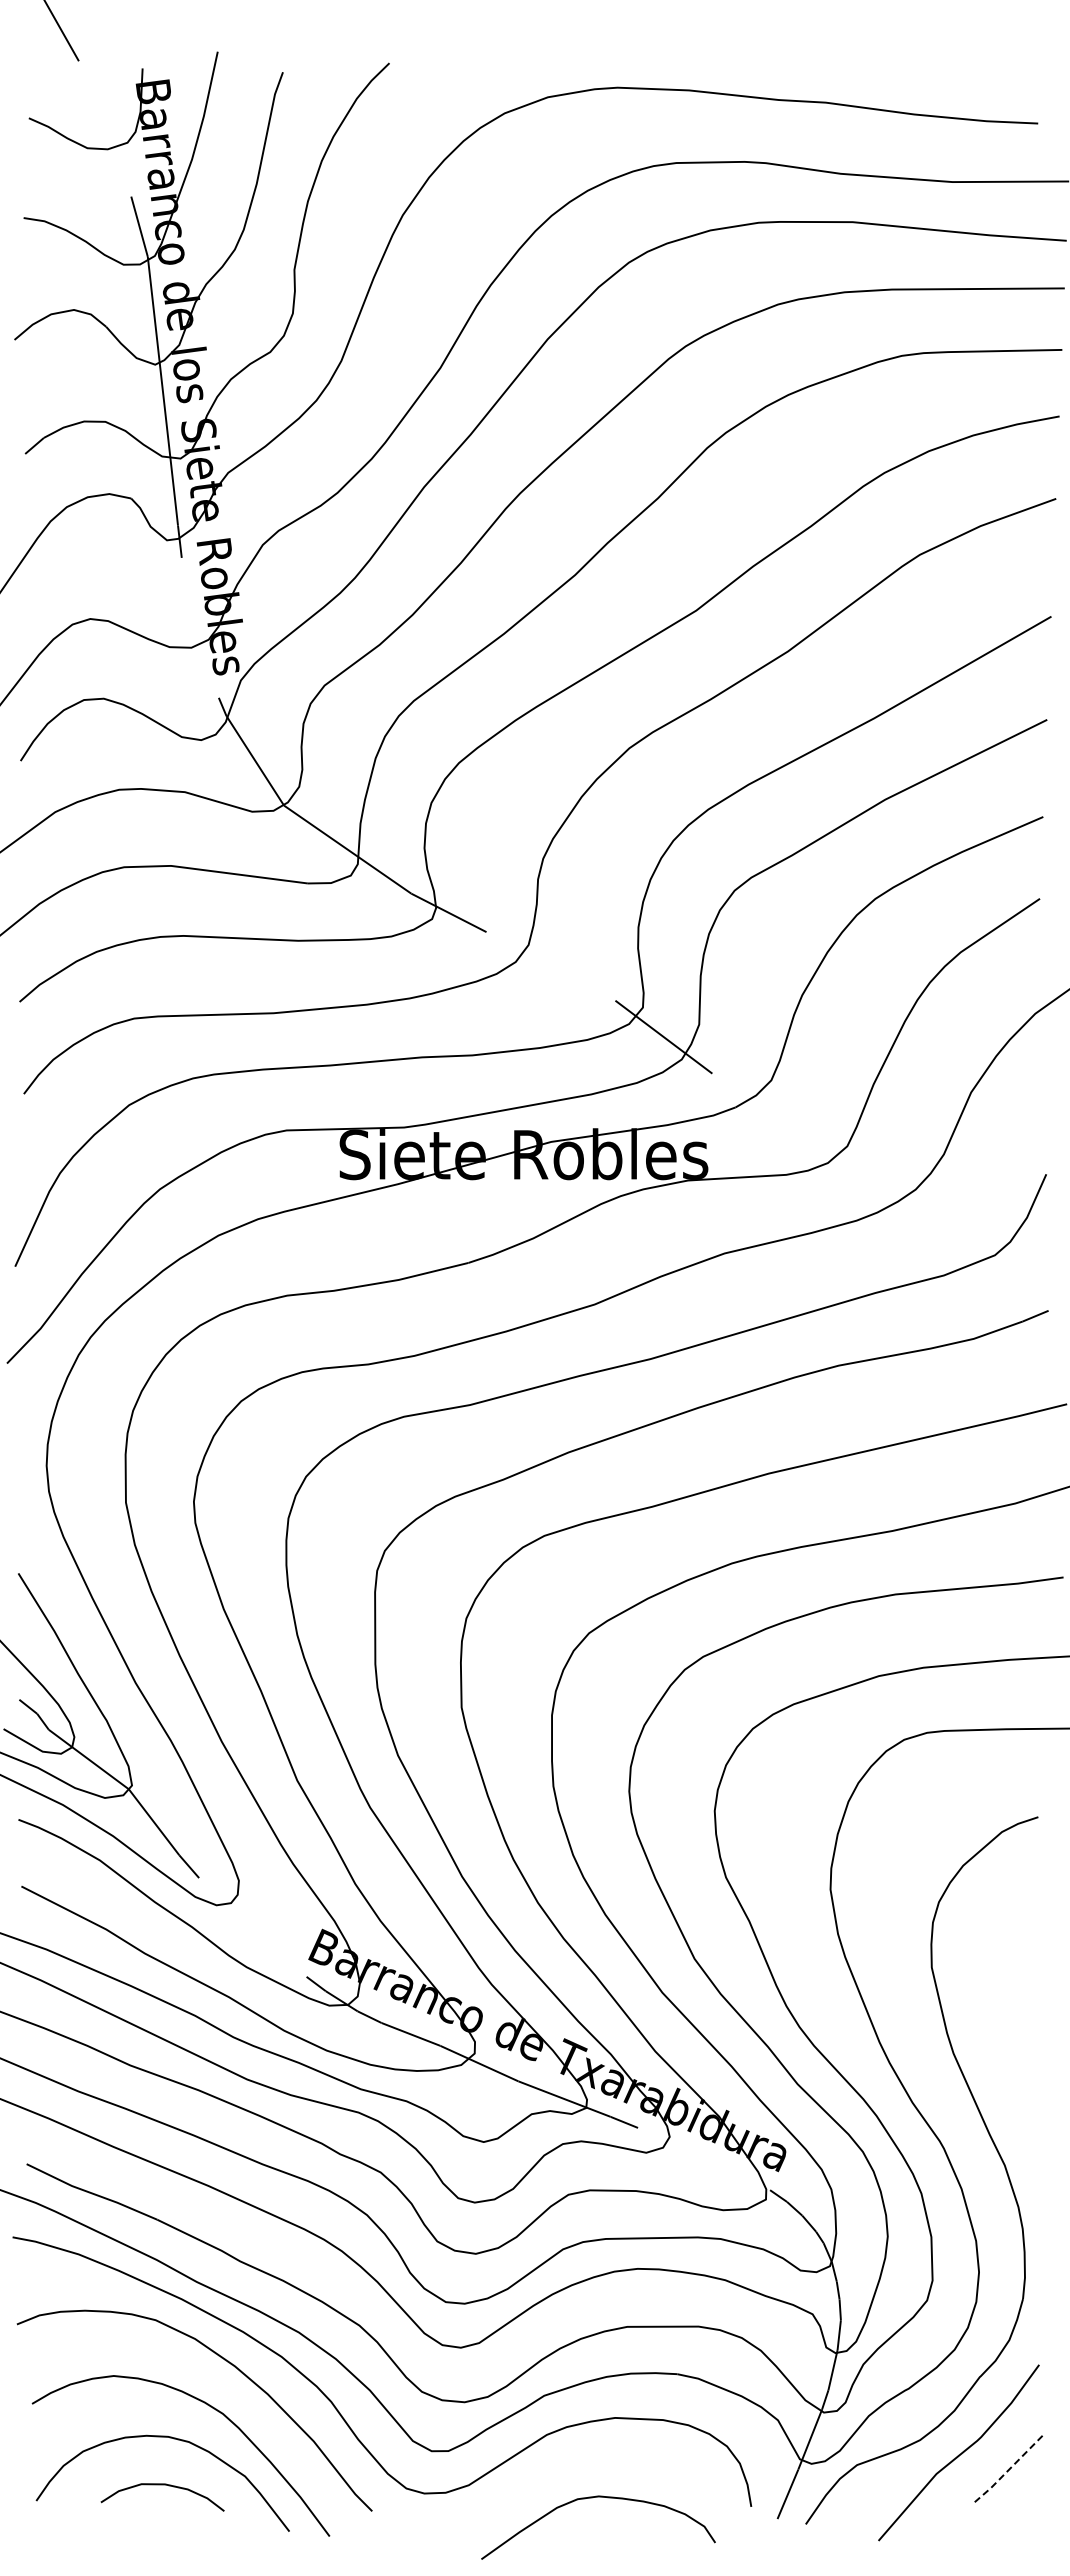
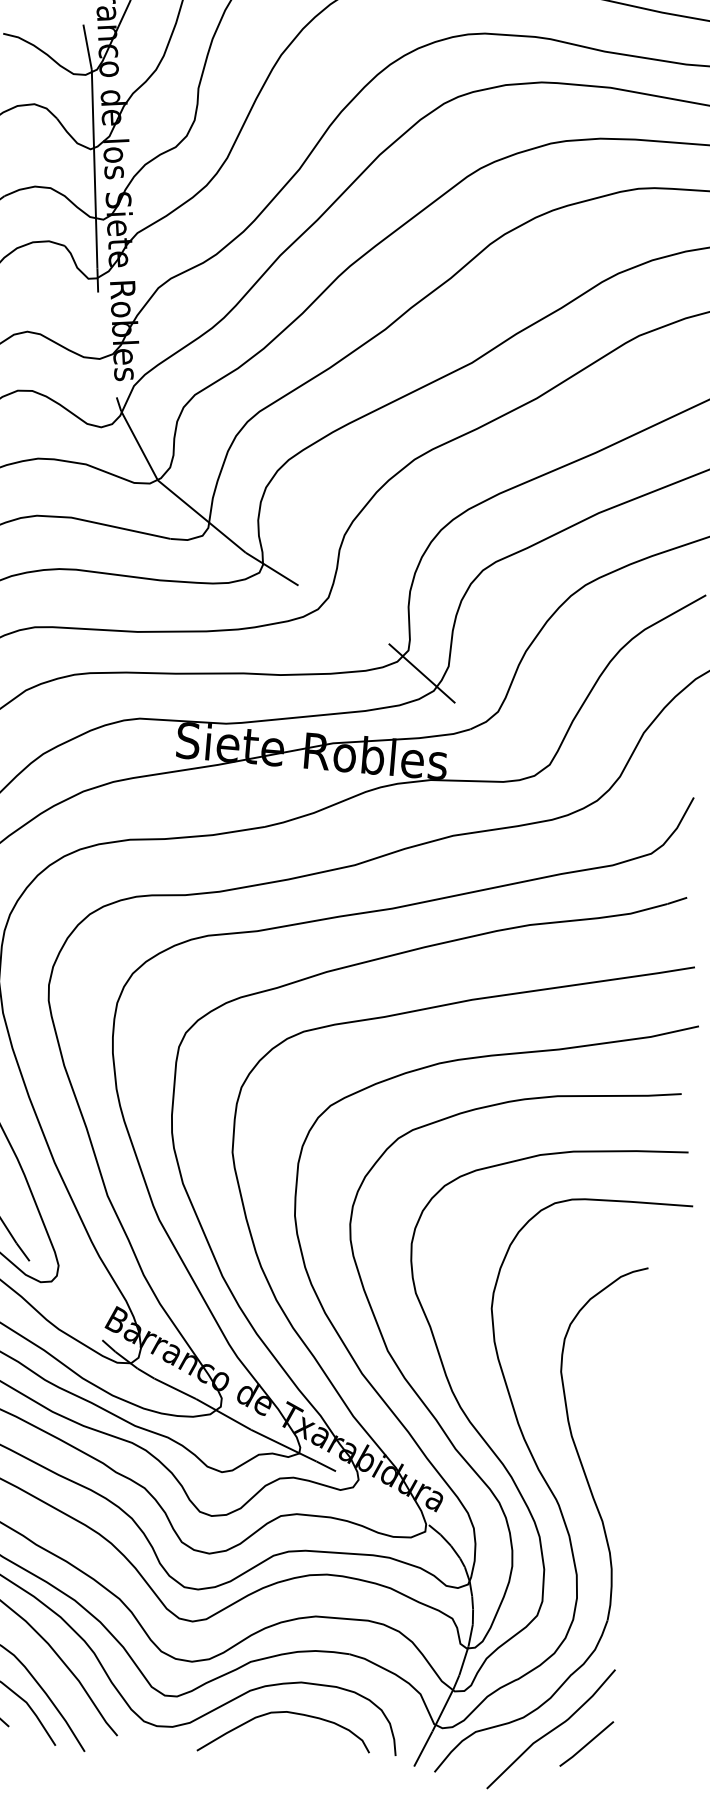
line: (1009, 2469) -> (587, 1744), dashed -> solid
curve: (592, 2498) -> (282, 1713), moved

